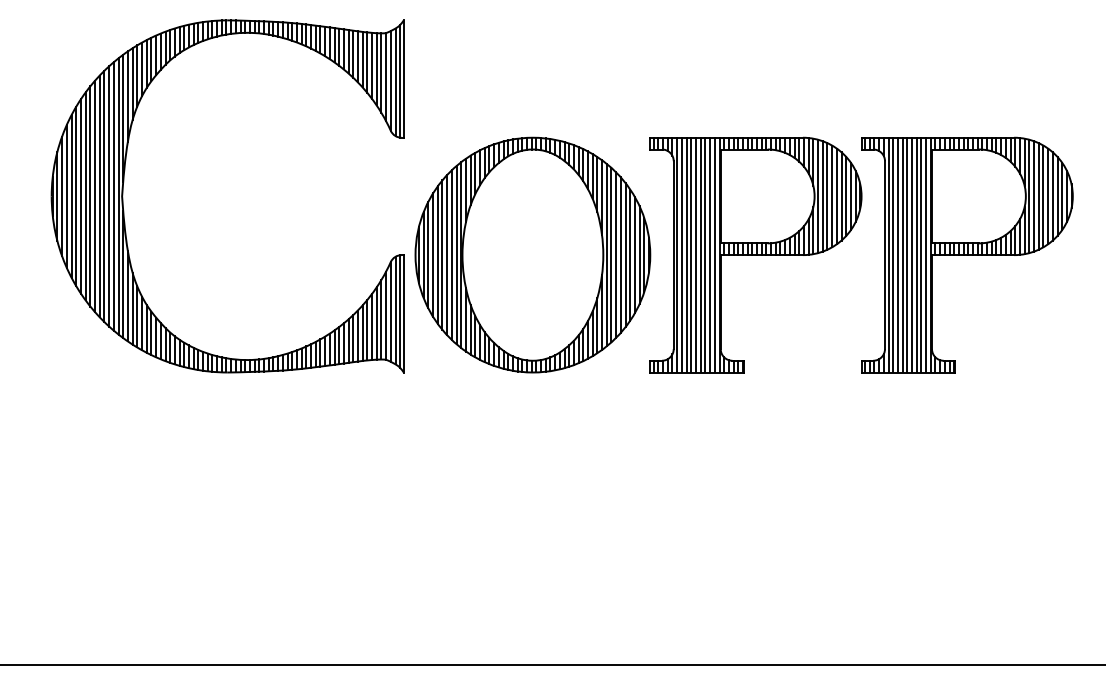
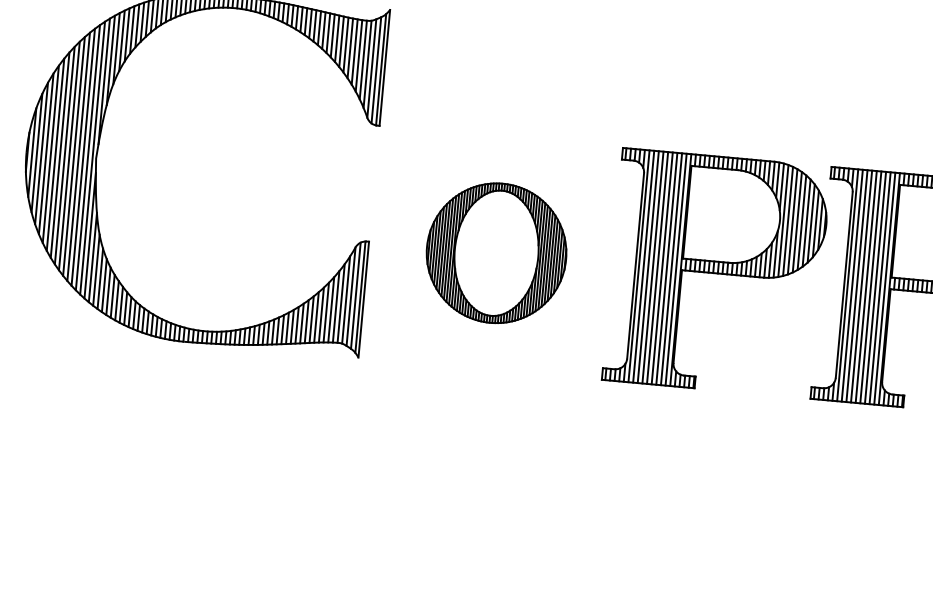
part: (532, 254) -> (496, 252), size x0.6

